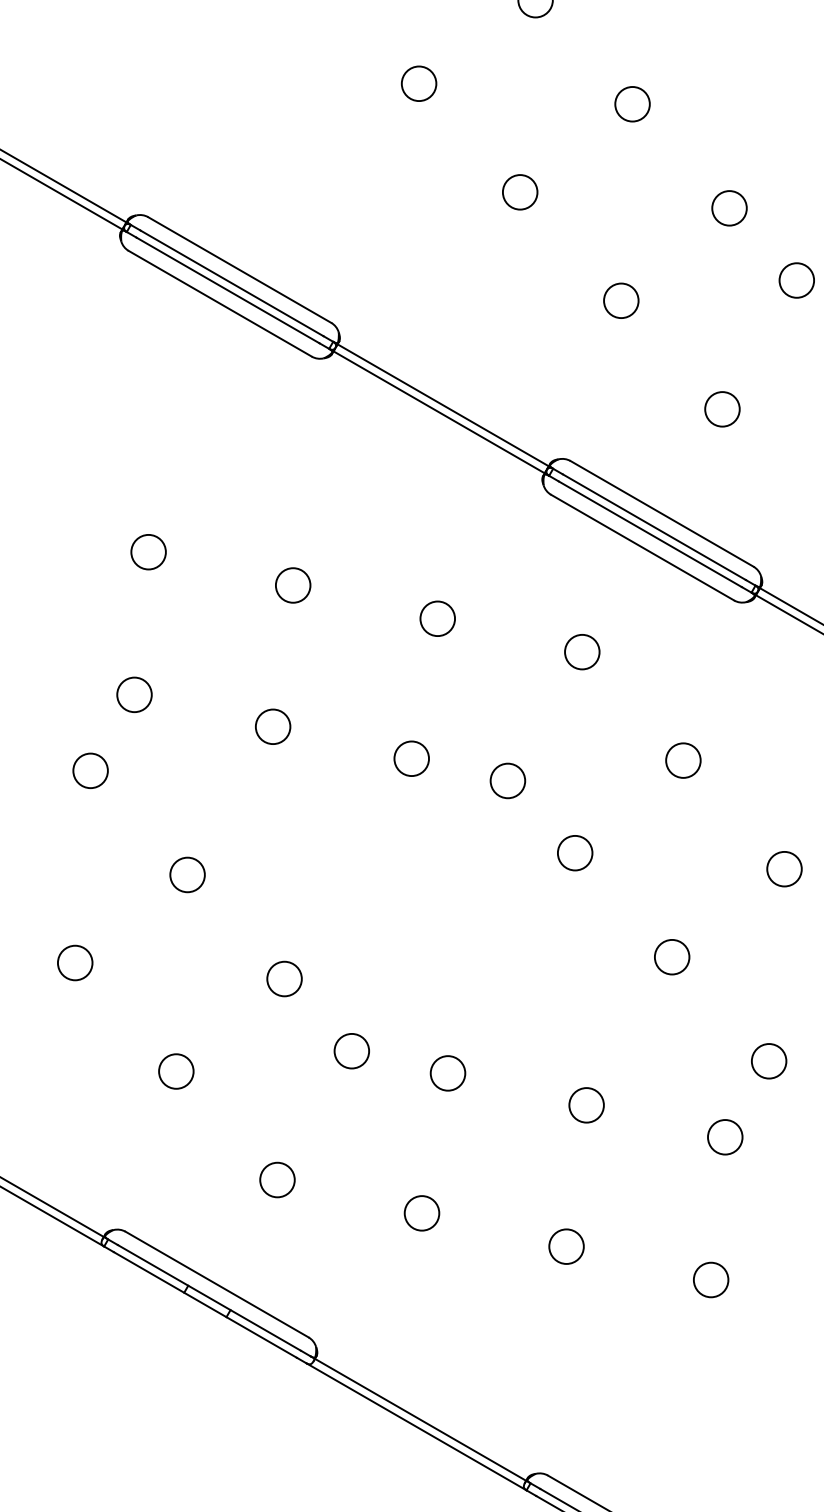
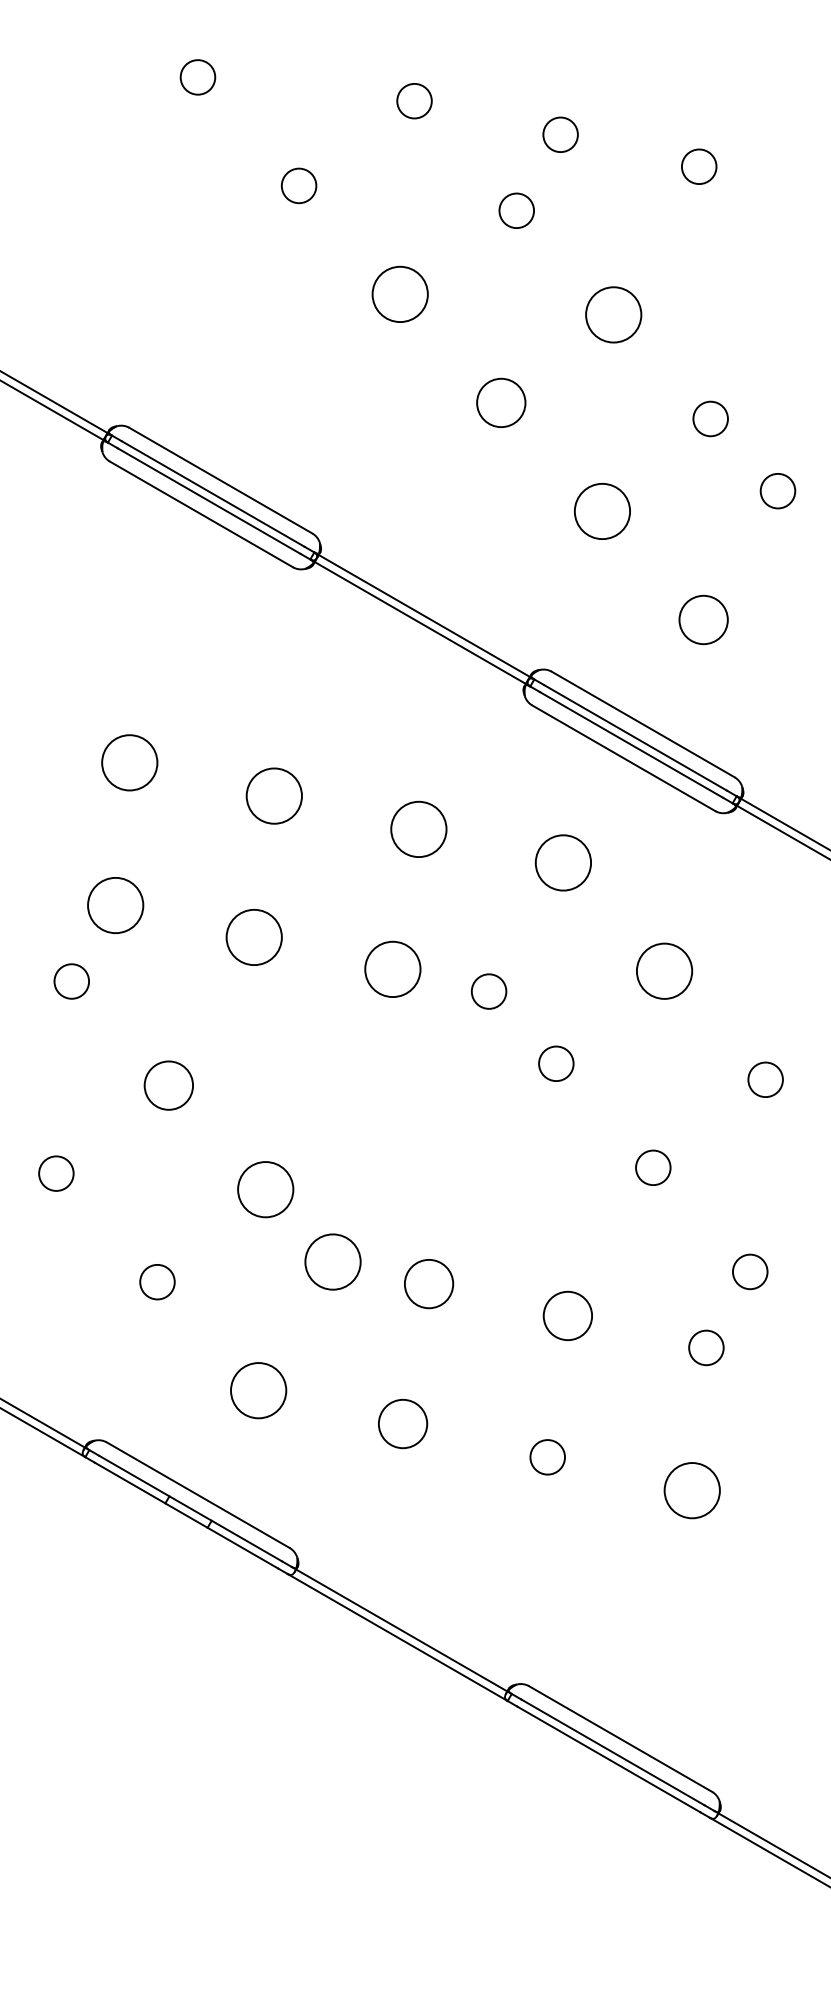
circle: (418, 83) -> (399, 294), size x1.6
circle: (632, 103) -> (613, 314), size x1.6
circle: (520, 191) -> (501, 402), size x1.4
circle: (621, 300) -> (602, 511), size x1.6
circle: (722, 408) -> (703, 619), size x1.4
circle: (148, 551) -> (129, 762), size x1.6
circle: (293, 584) -> (274, 795), size x1.6
circle: (437, 618) -> (418, 829), size x1.6
circle: (582, 651) -> (563, 862), size x1.6
circle: (134, 694) -> (115, 905), size x1.6
circle: (272, 726) -> (253, 937), size x1.6
circle: (411, 758) -> (392, 969), size x1.6
circle: (683, 760) -> (664, 971), size x1.6
circle: (187, 874) -> (168, 1085), size x1.4
circle: (284, 978) -> (265, 1189), size x1.6
circle: (351, 1050) -> (332, 1261), size x1.6
circle: (448, 1072) -> (429, 1283), size x1.4
circle: (586, 1104) -> (567, 1315), size x1.4
circle: (277, 1179) -> (258, 1390), size x1.6
circle: (422, 1212) -> (403, 1423), size x1.4
circle: (711, 1279) -> (692, 1490), size x1.6

